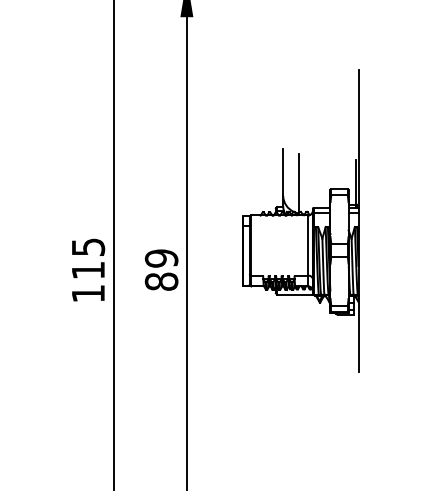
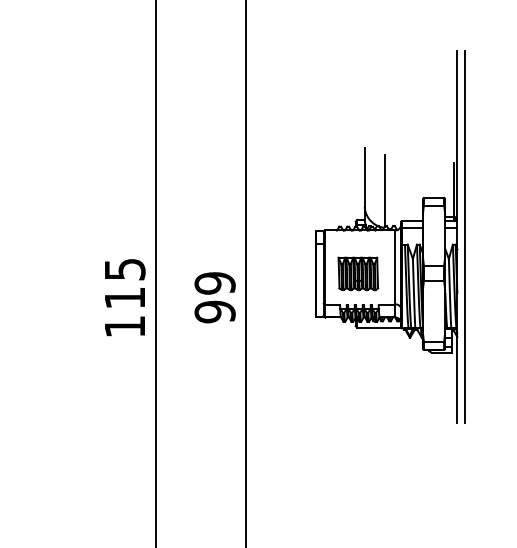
line: (364, 220) -> (464, 236), added
part: (277, 250) -> (357, 273), added
text: (161, 281) -> (214, 311), 89 -> 99

